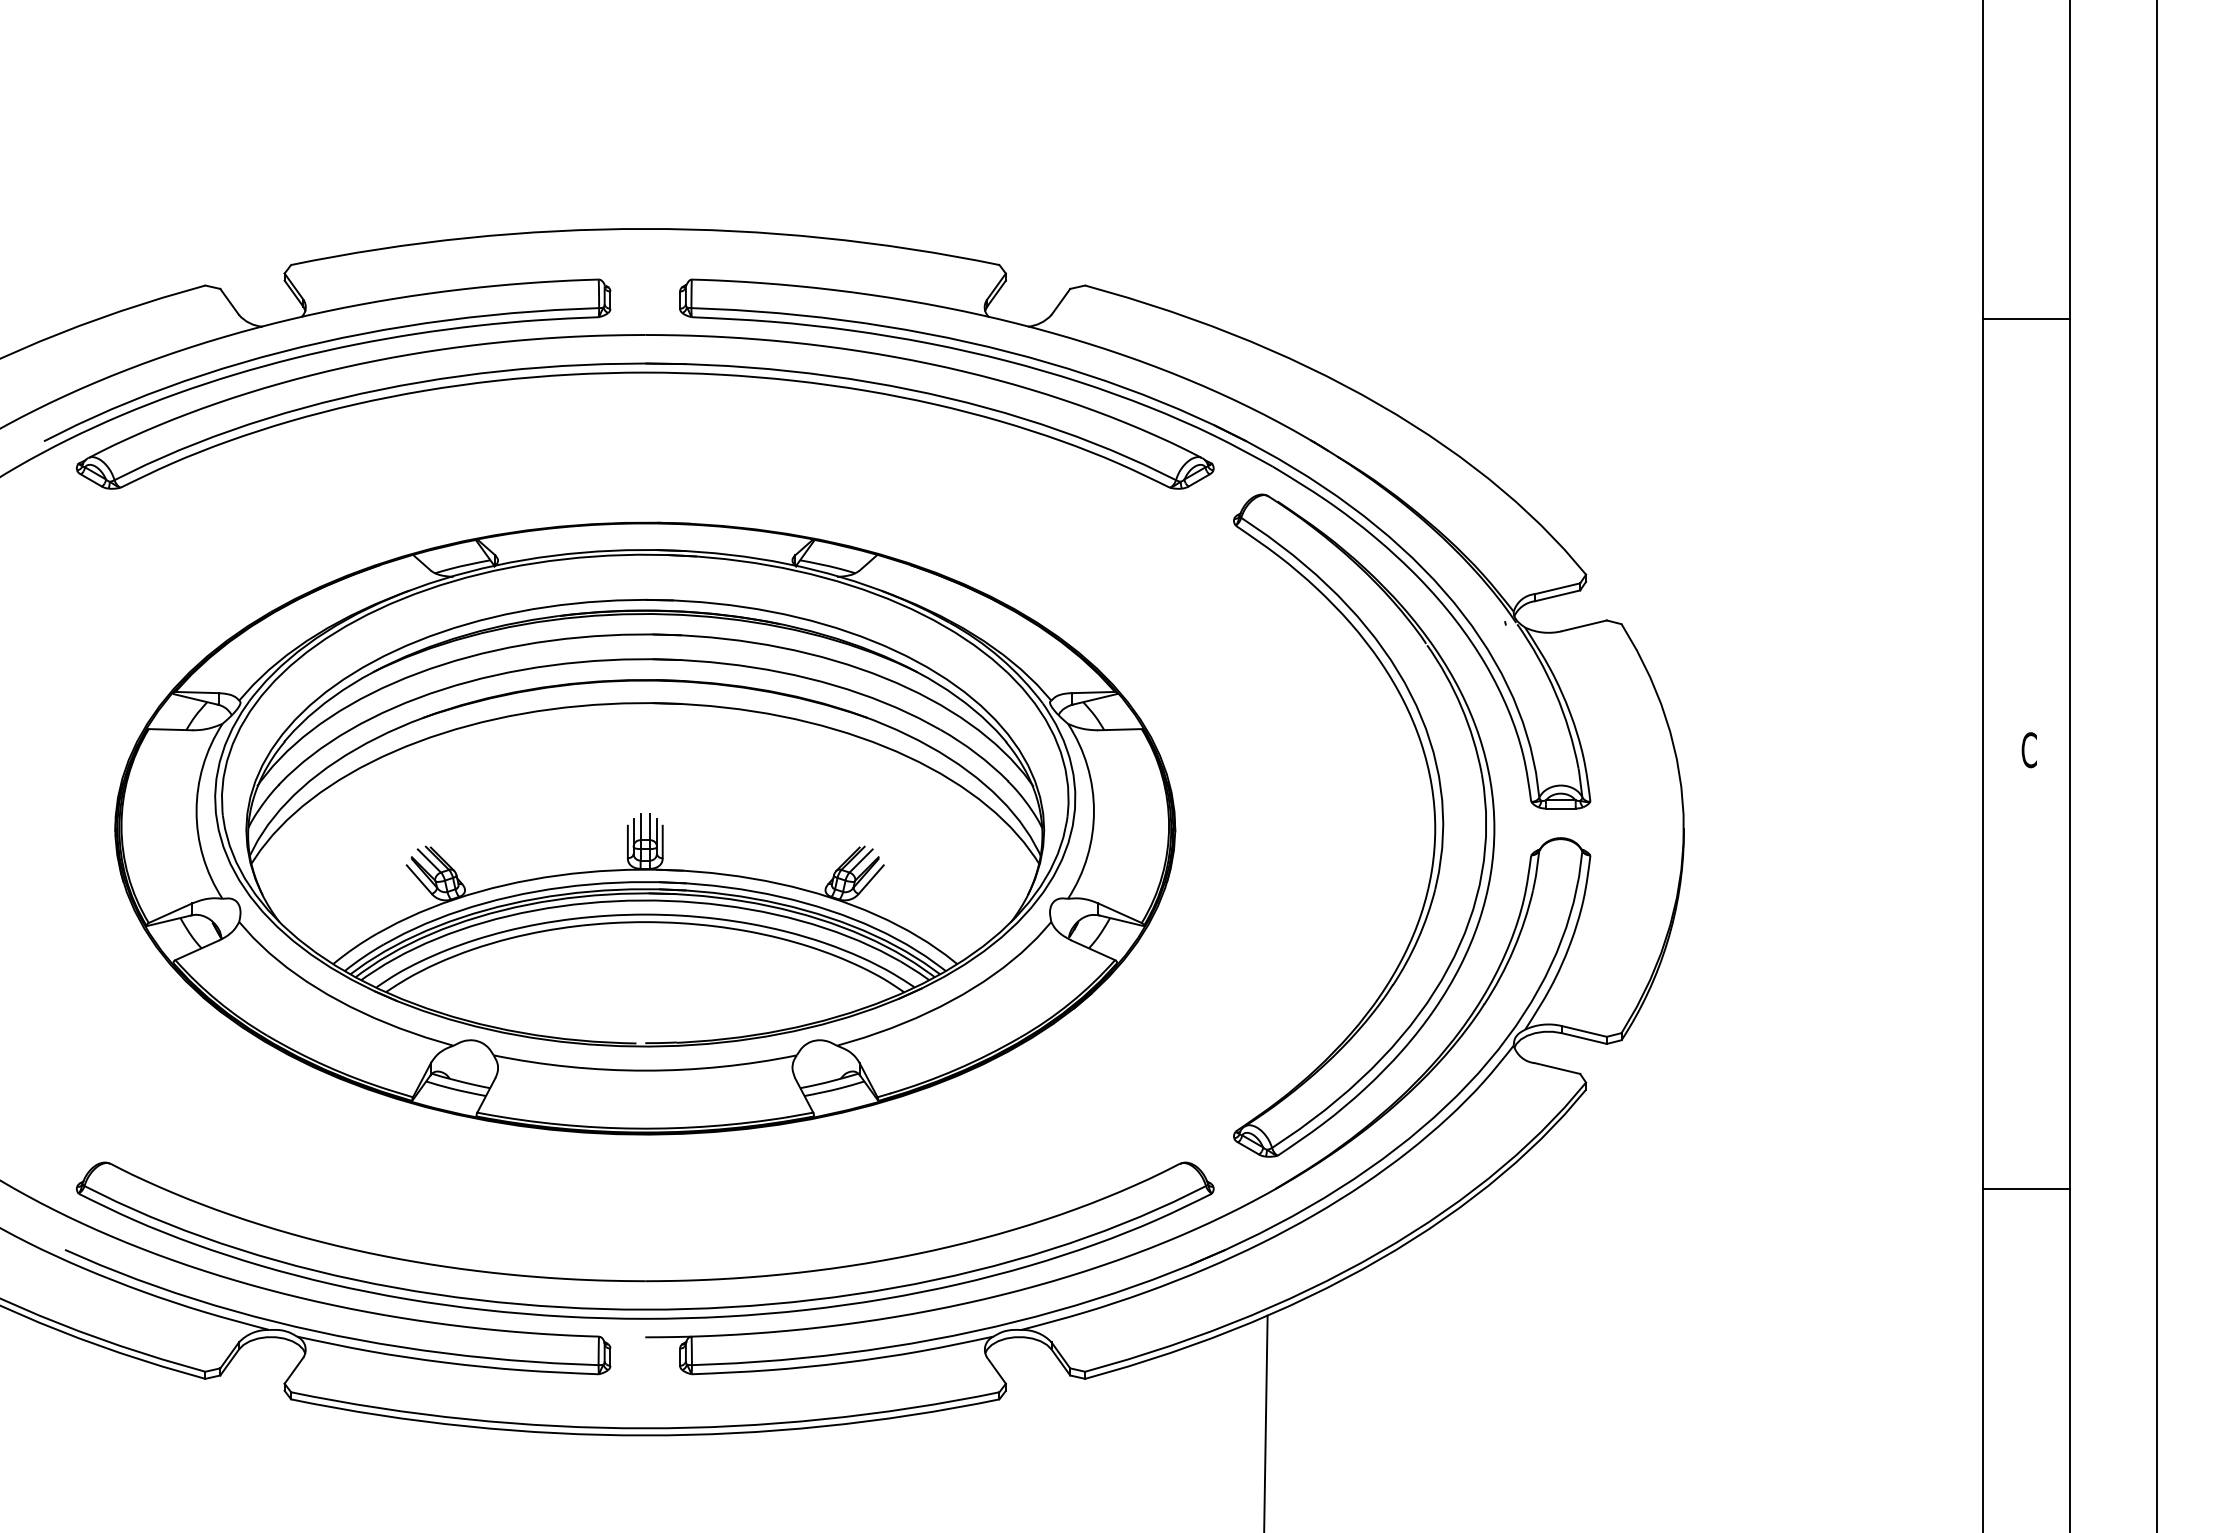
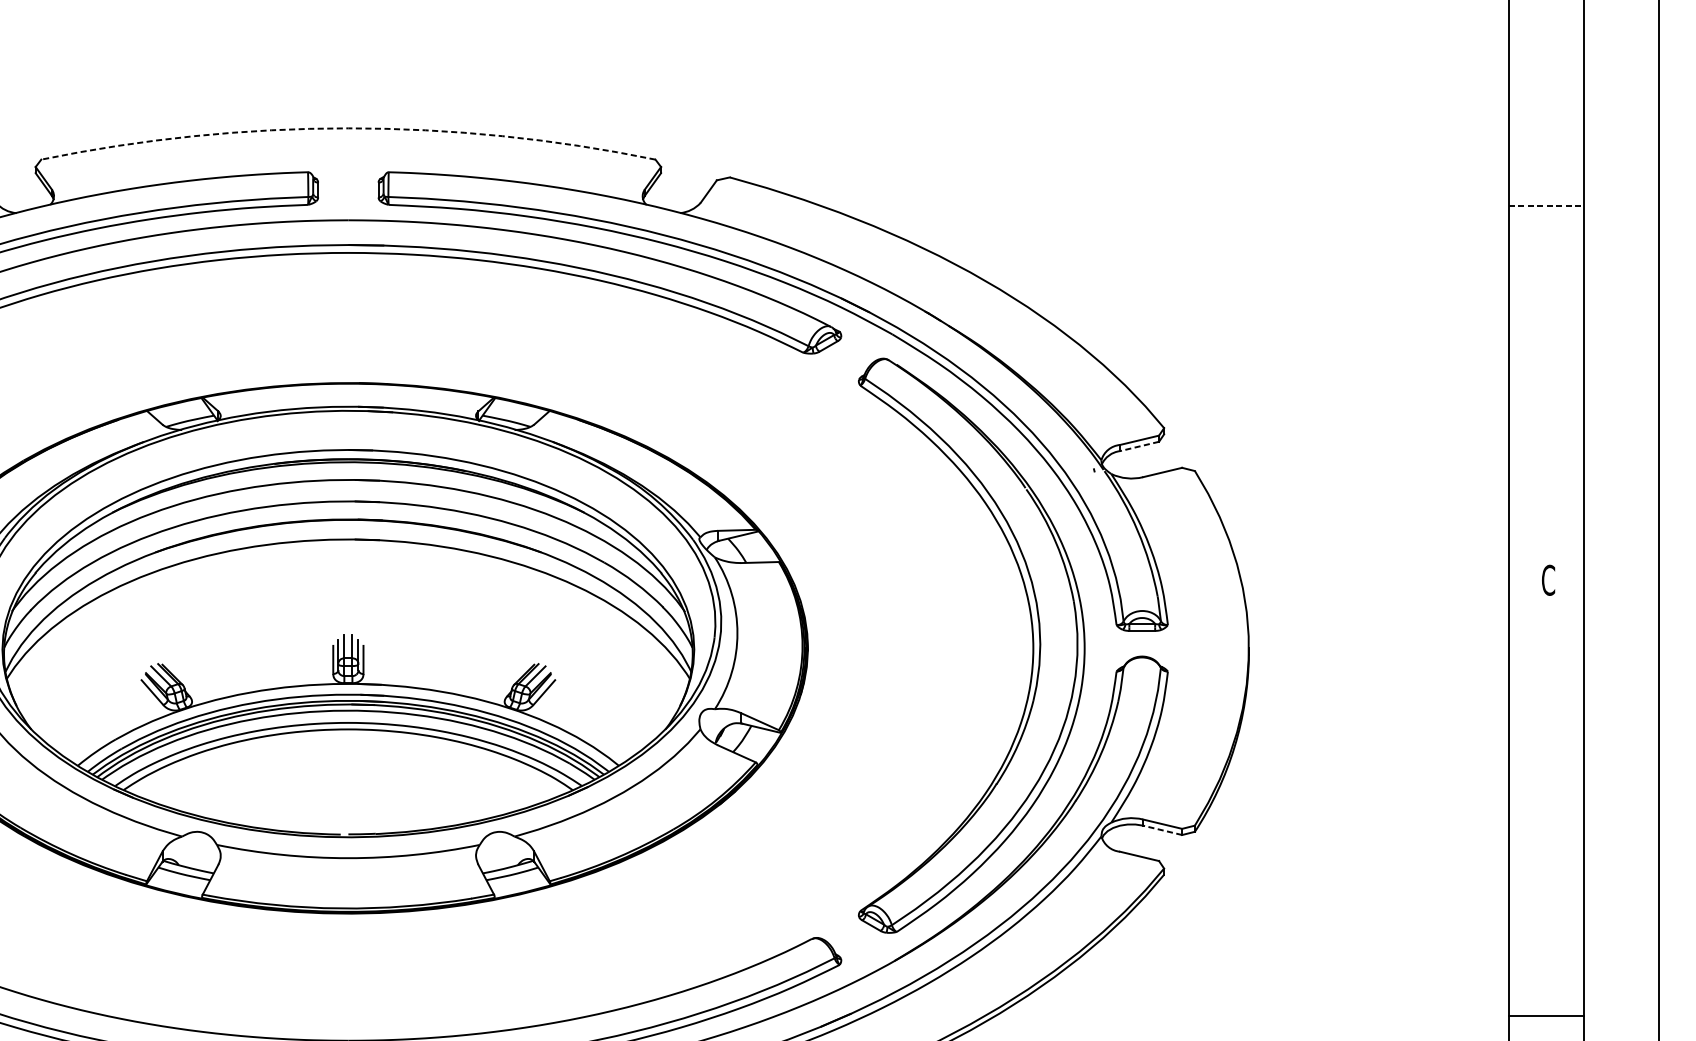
arc: (645, 228) -> (348, 127), solid -> dashed
line: (2026, 319) -> (1546, 206), solid -> dashed
line: (1557, 595) -> (1139, 446), solid -> dashed
line: (1583, 1038) -> (1161, 830), solid -> dashed
line: (2026, 1189) -> (1546, 1015), moved

